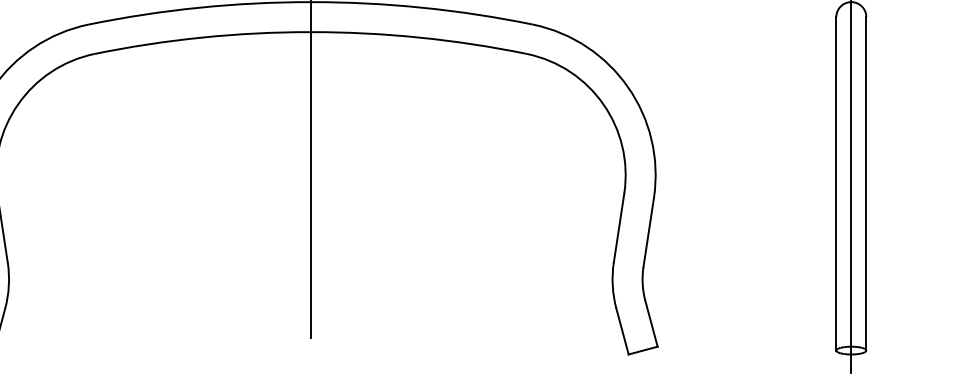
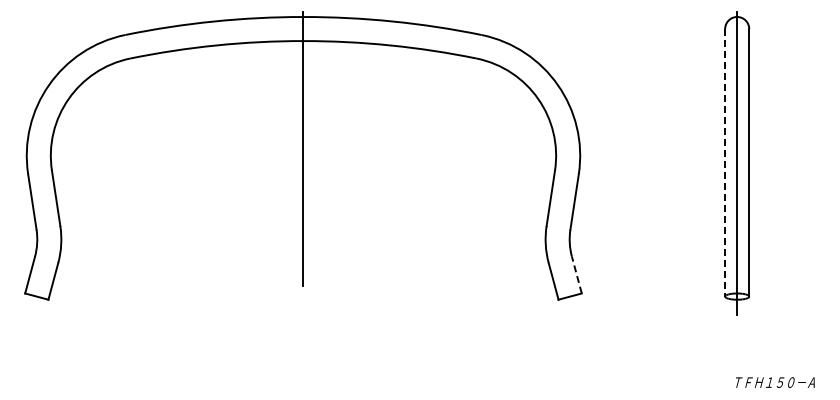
line: (836, 183) -> (725, 162), solid -> dashed
line: (651, 323) -> (576, 274), solid -> dashed

